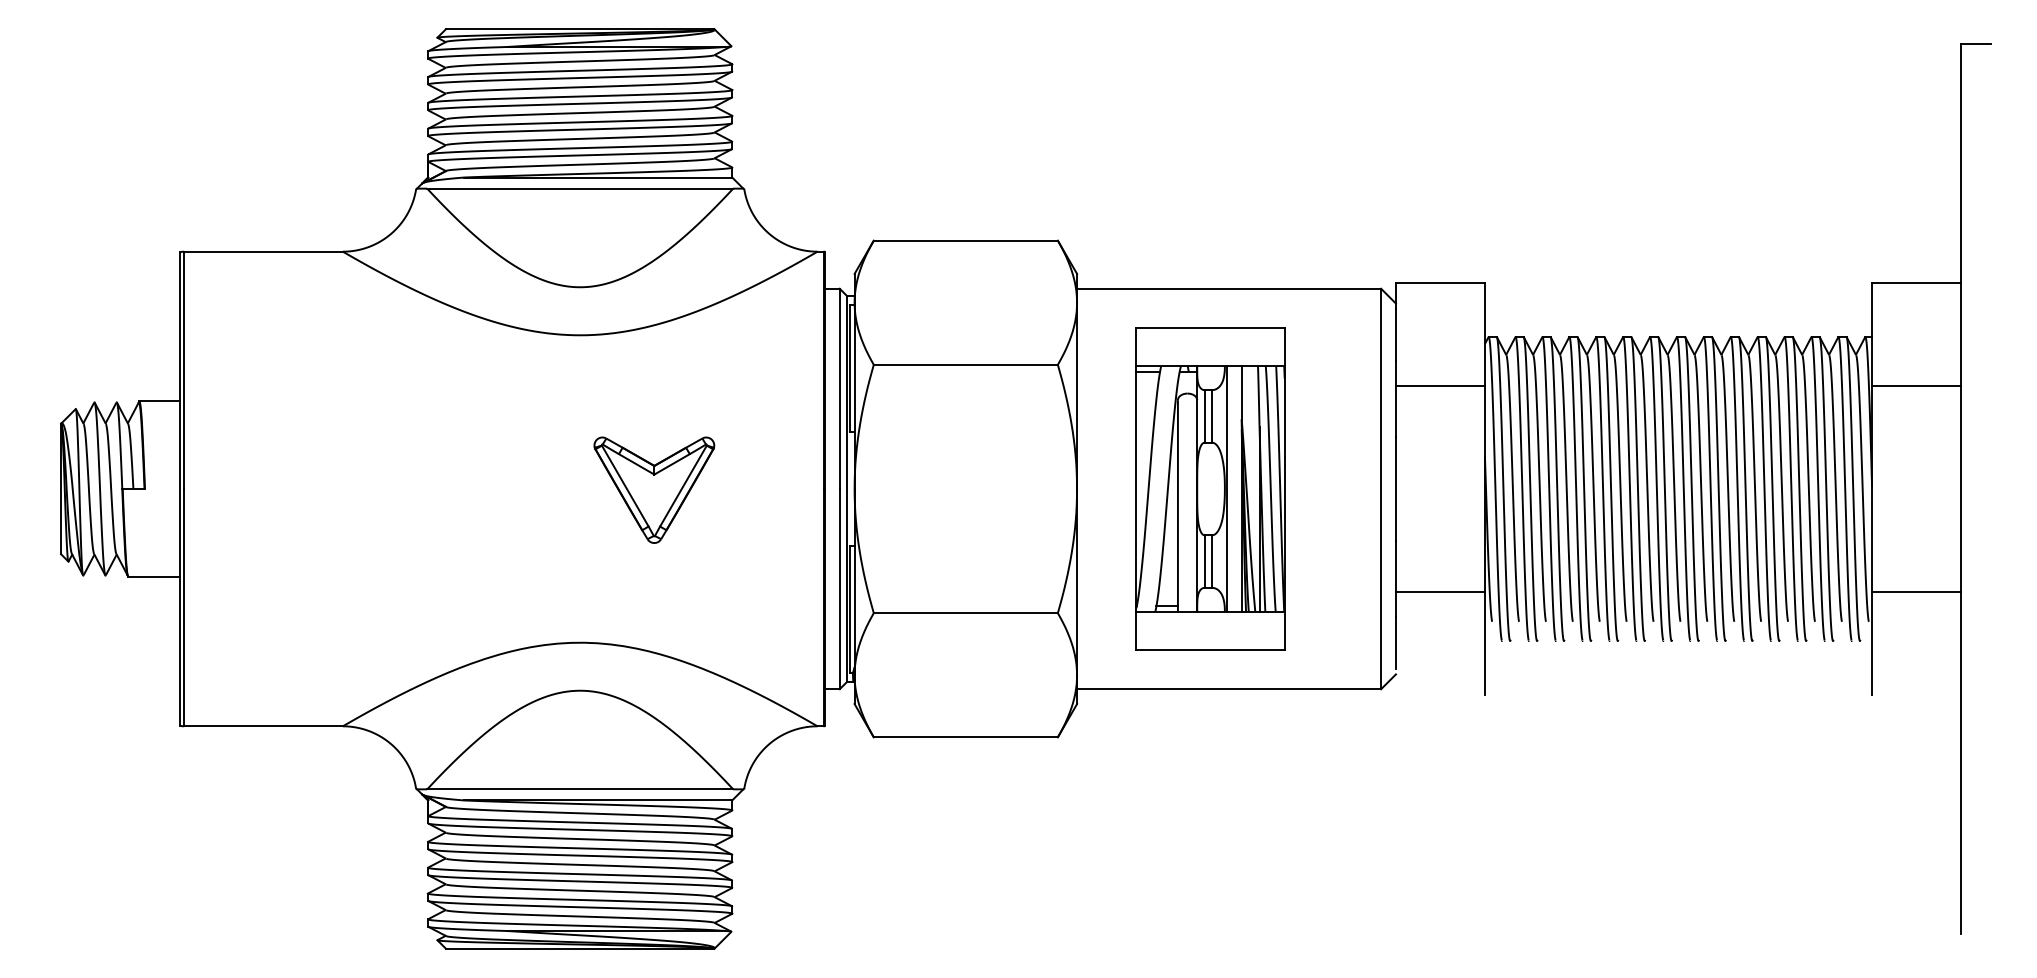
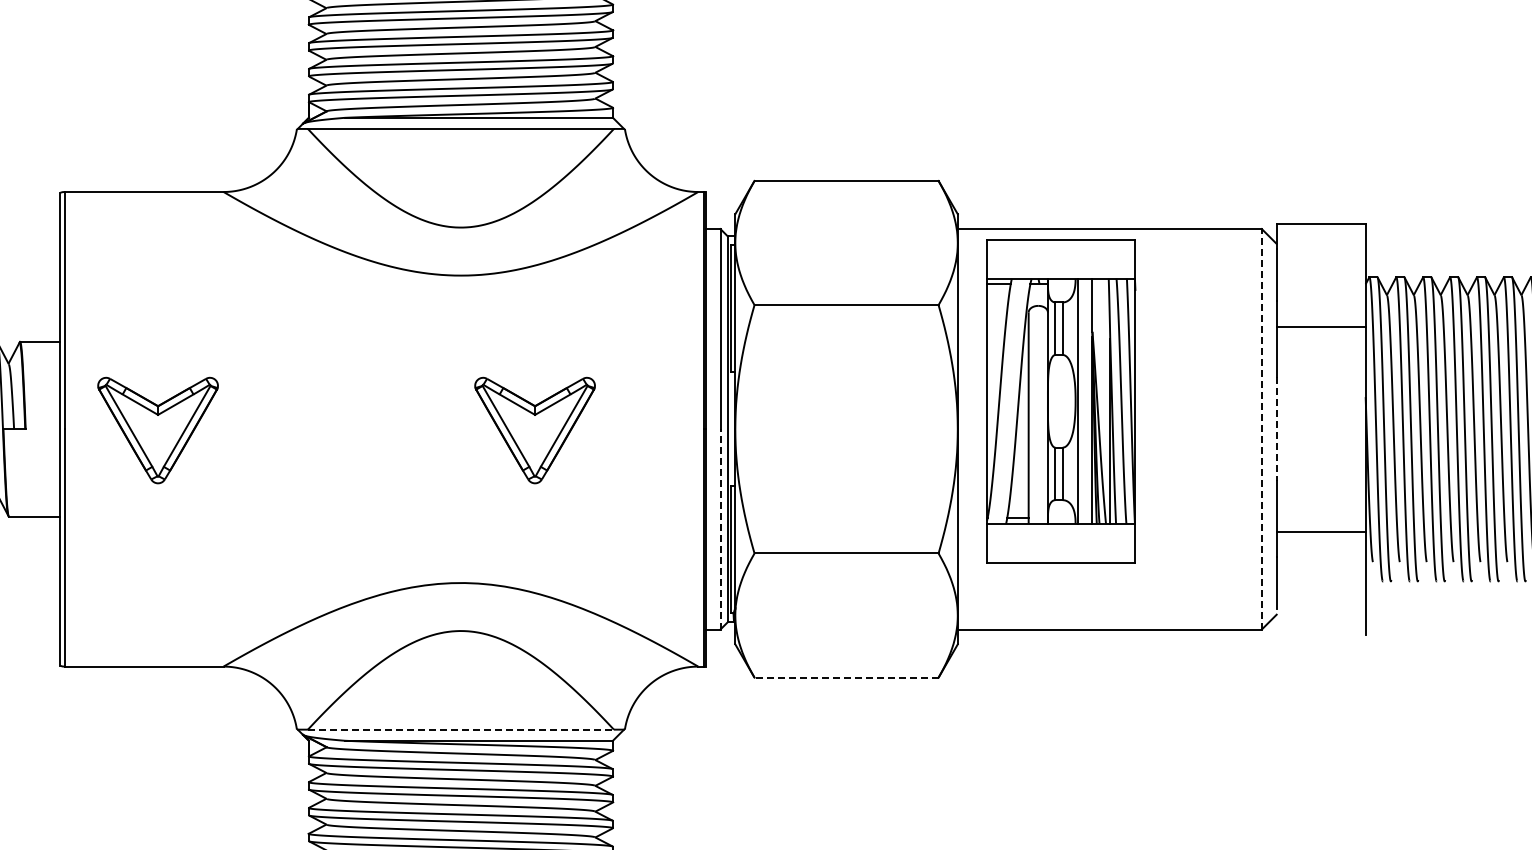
part: (1210, 488) -> (1061, 400), moved
line: (1381, 488) -> (1262, 428), solid -> dashed
line: (1395, 488) -> (1276, 428), solid -> dashed
part: (277, 489) -> (158, 429), added
line: (839, 588) -> (720, 528), solid -> dashed
line: (965, 737) -> (846, 677), solid -> dashed
line: (580, 789) -> (461, 729), solid -> dashed

